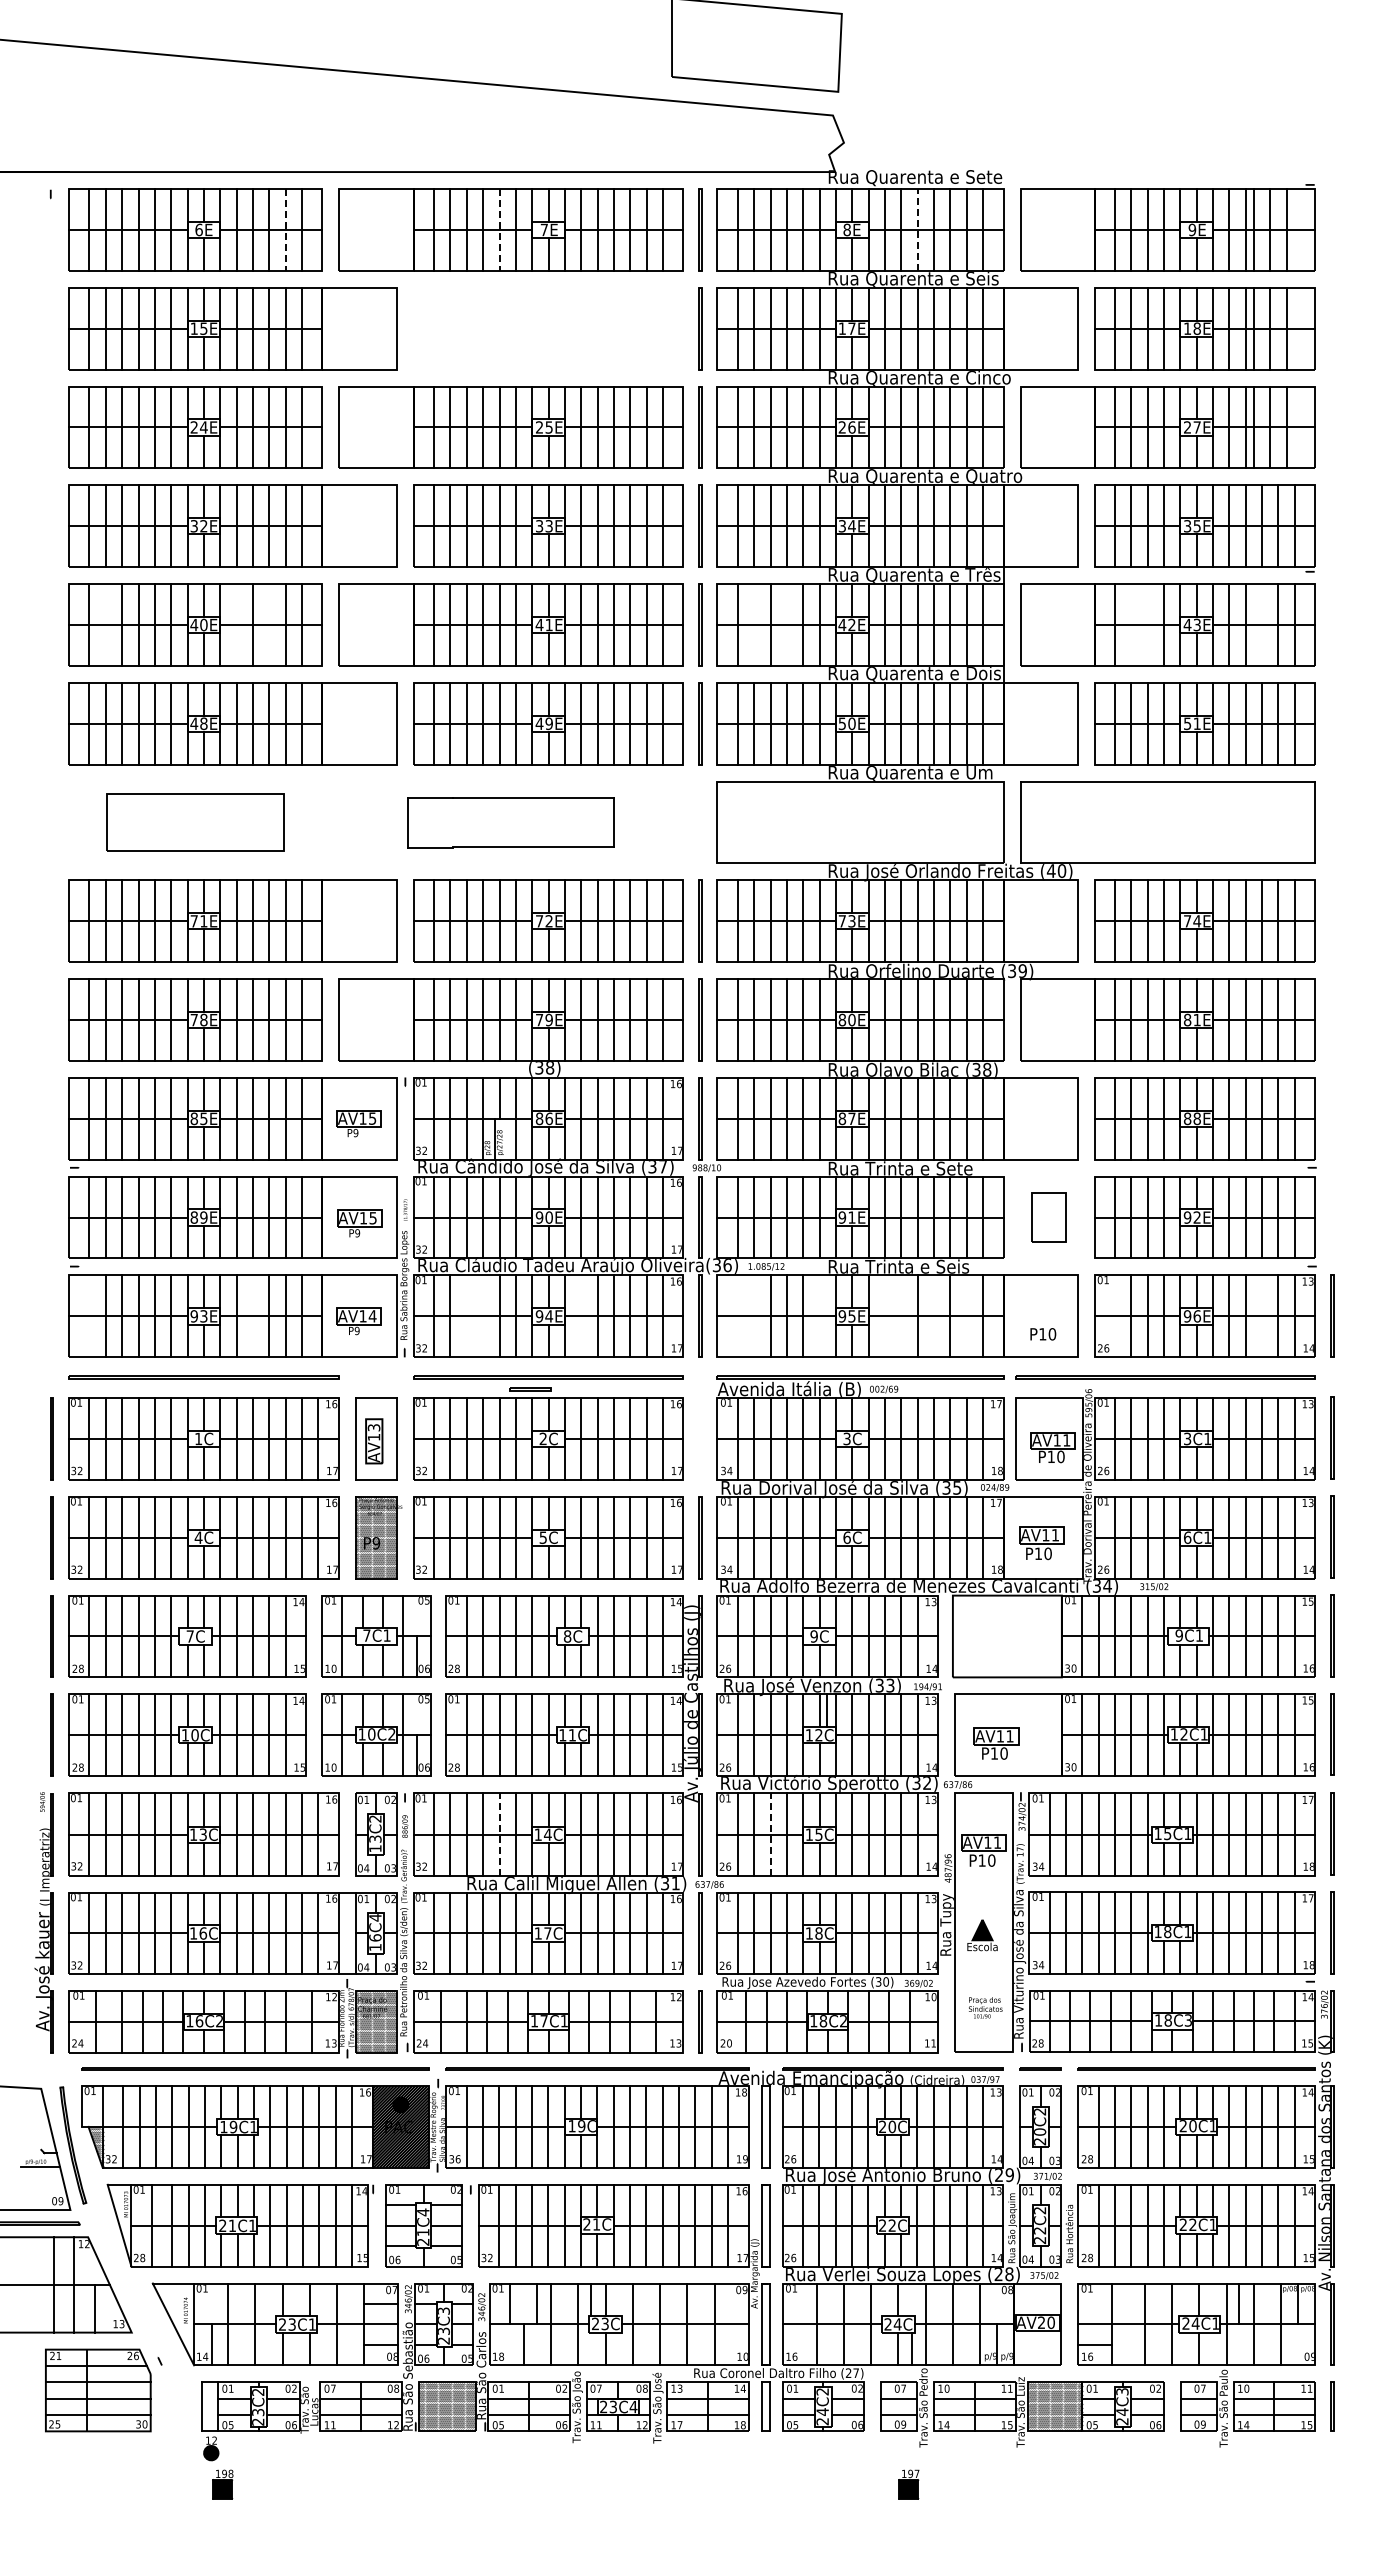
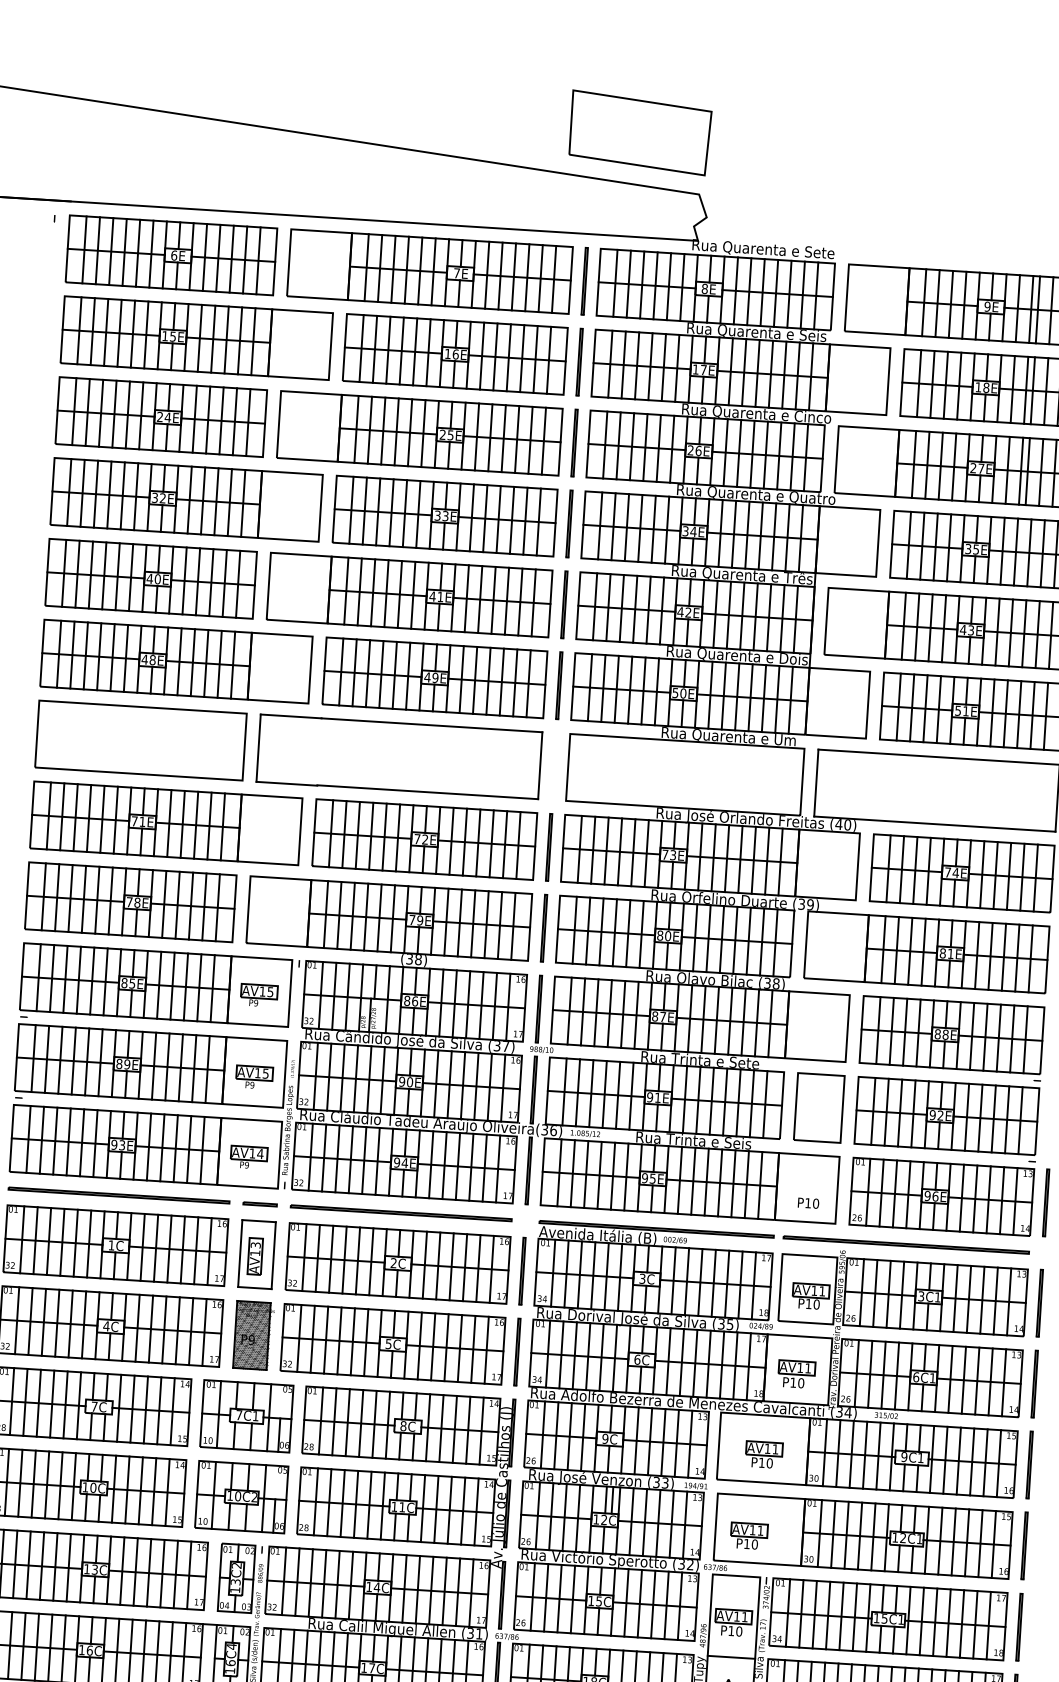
line: (285, 229) -> (245, 259), dashed -> solid
line: (499, 229) -> (420, 270), dashed -> solid
line: (917, 229) -> (762, 292), dashed -> solid
part: (548, 328) -> (455, 354), added
line: (105, 624) -> (77, 573), added
line: (236, 624) -> (184, 580), added
line: (269, 624) -> (211, 582), added
line: (754, 624) -> (608, 607), added
line: (786, 624) -> (634, 608), added
line: (1131, 624) -> (917, 626), added
line: (1147, 624) -> (930, 627), added
line: (1262, 624) -> (1024, 633), added
part: (195, 822) -> (140, 740), size x1.43
part: (510, 822) -> (398, 756), size x1.67
part: (1049, 1217) -> (819, 1107), size x1.67
line: (89, 1316) -> (28, 1139), added
line: (252, 1316) -> (161, 1147), added
line: (466, 1316) -> (337, 1158), added
line: (483, 1316) -> (351, 1159), added
line: (581, 1316) -> (431, 1164), added
line: (737, 1316) -> (559, 1172), added
line: (754, 1316) -> (573, 1173), added
line: (819, 1316) -> (626, 1177), added
line: (885, 1316) -> (680, 1180), added
line: (901, 1316) -> (693, 1181), added
line: (934, 1316) -> (720, 1183), added
line: (966, 1316) -> (746, 1184), added
line: (1115, 1316) -> (868, 1192), added
line: (1262, 1316) -> (988, 1199), added
line: (530, 1388) -> (260, 1203), moved
line: (699, 1438) -> (521, 1270), added
part: (1008, 1643) -> (764, 1454), added
line: (499, 1833) -> (337, 1583), dashed -> solid
line: (770, 1833) -> (559, 1597), dashed -> solid
line: (984, 1892) -> (731, 1657), added

